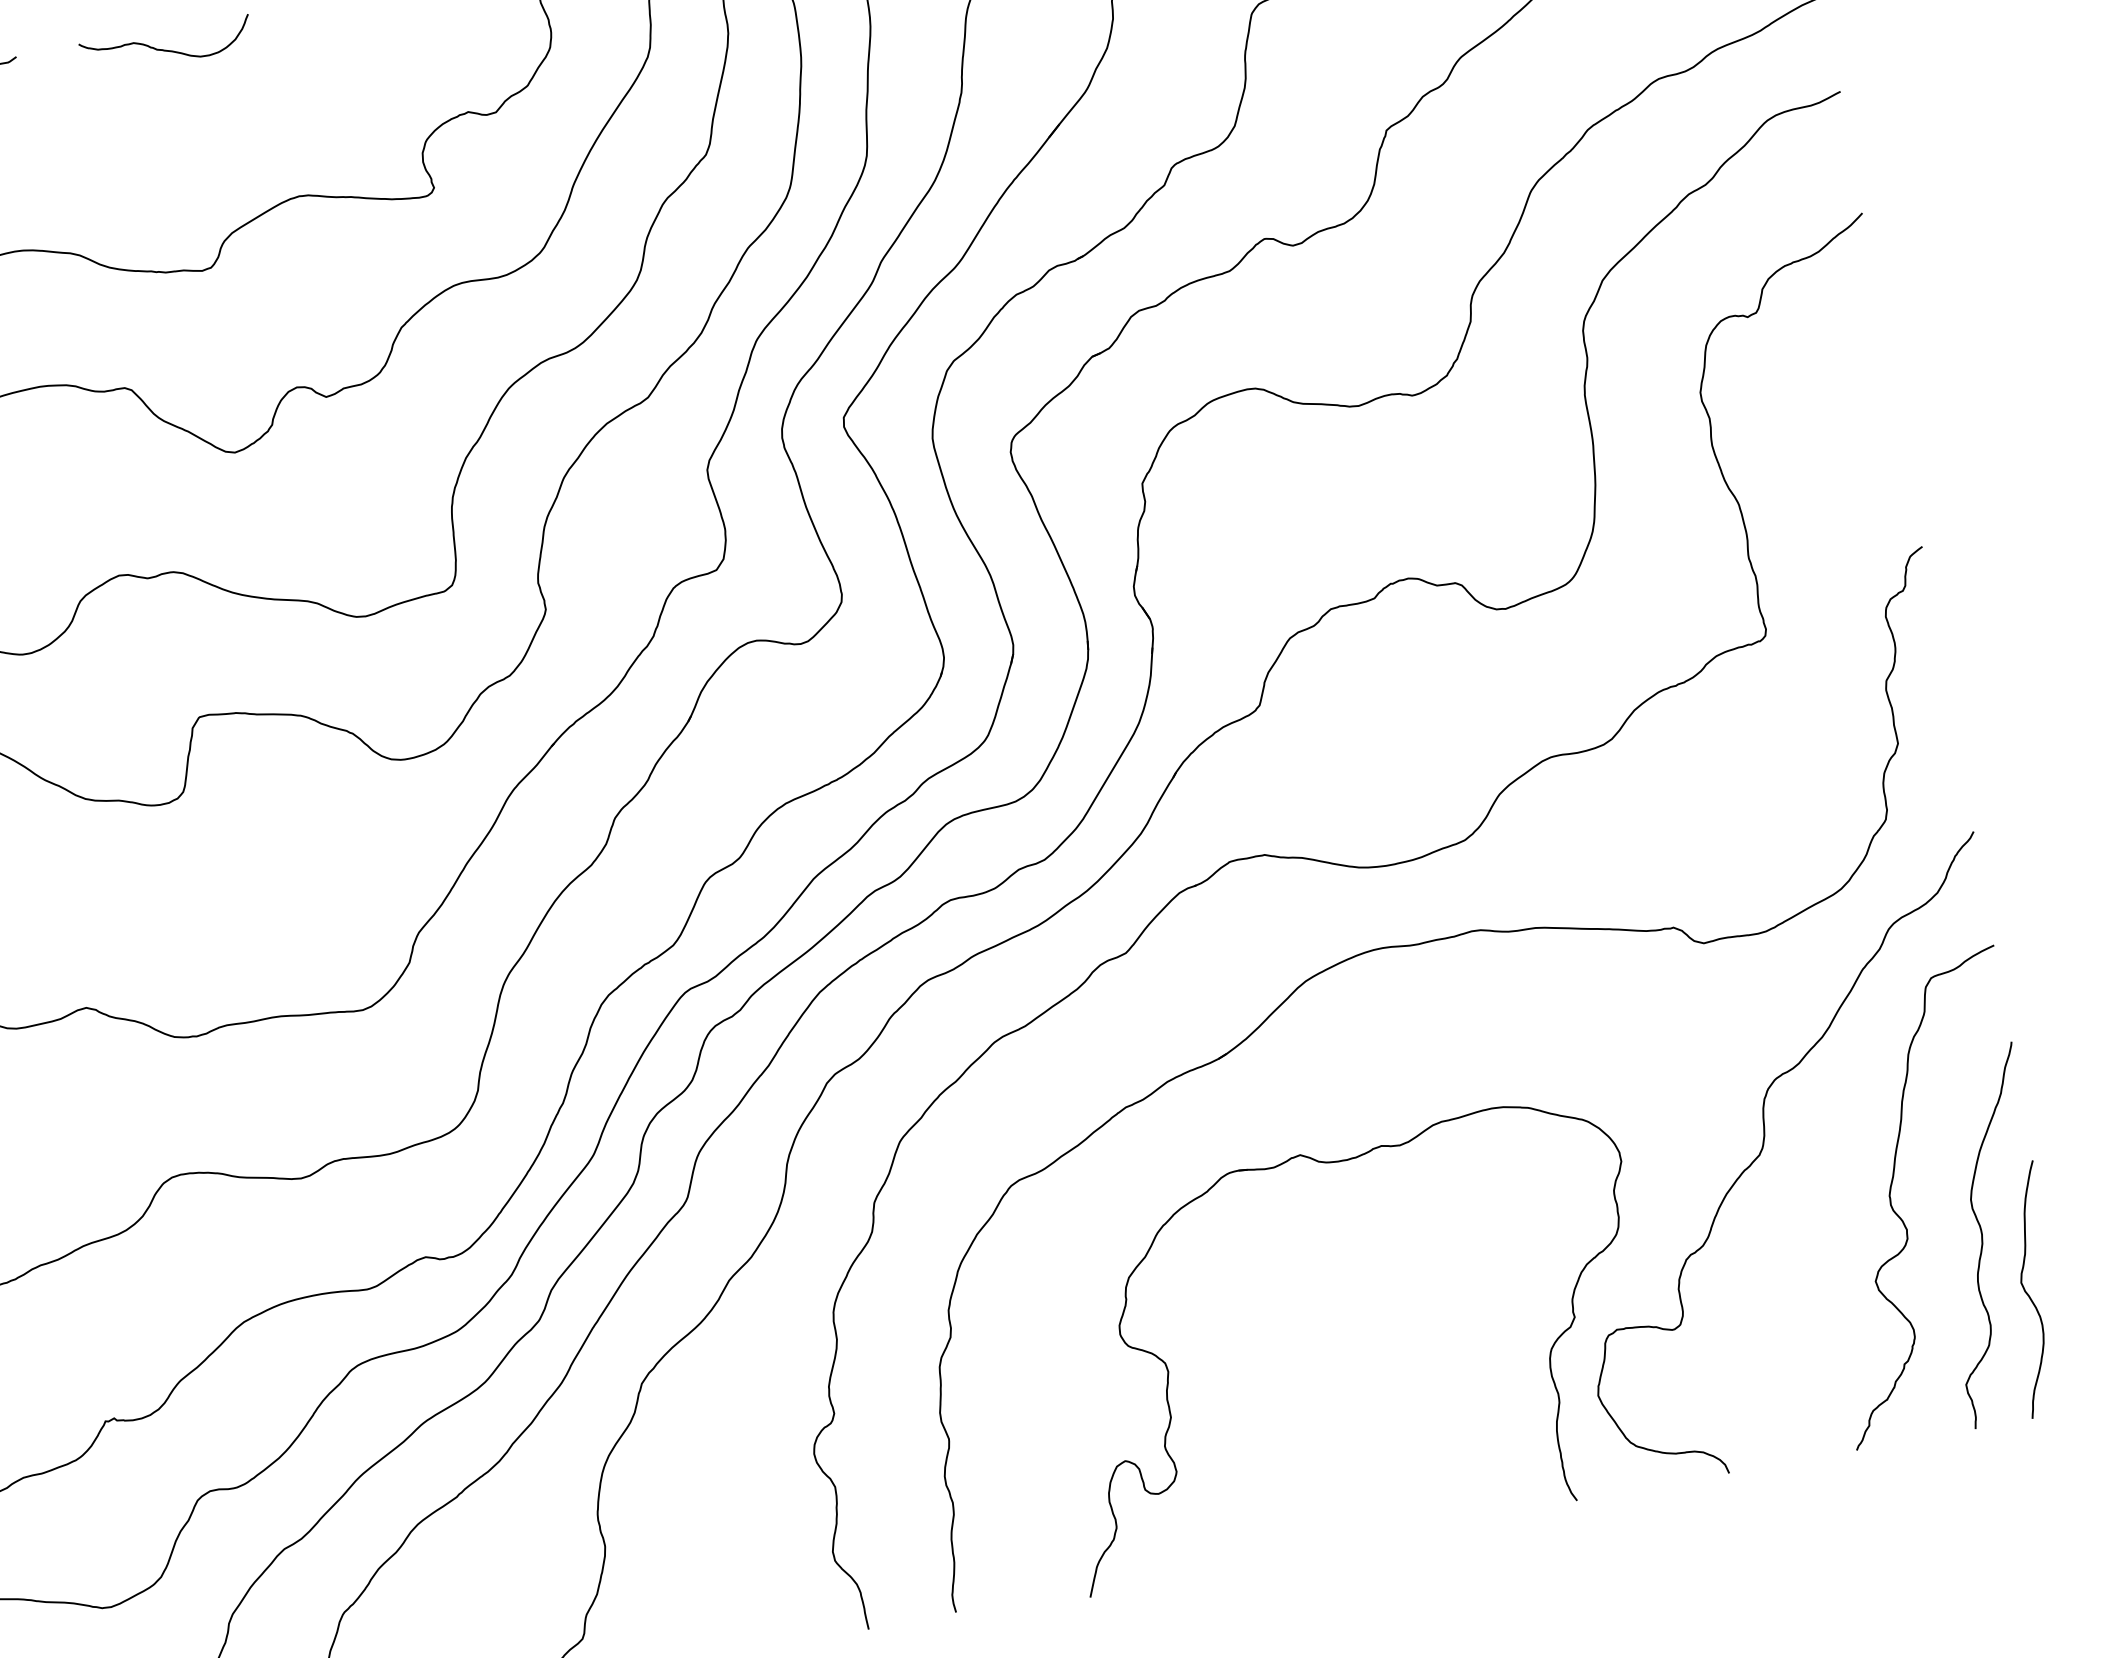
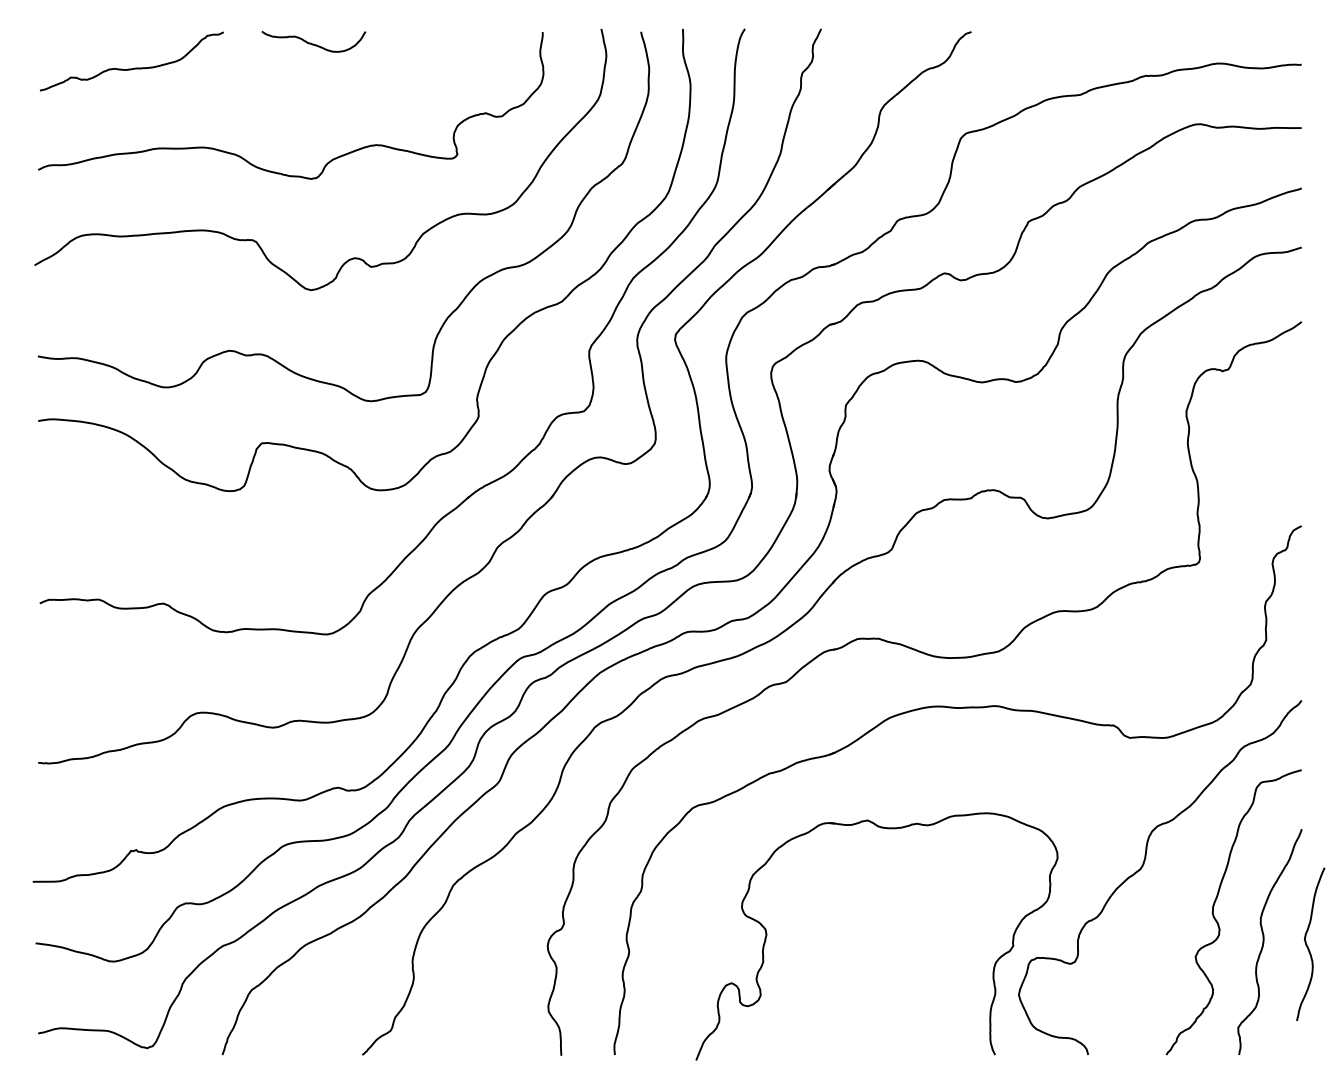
curve: (2029, 1293) -> (1308, 946), moved

